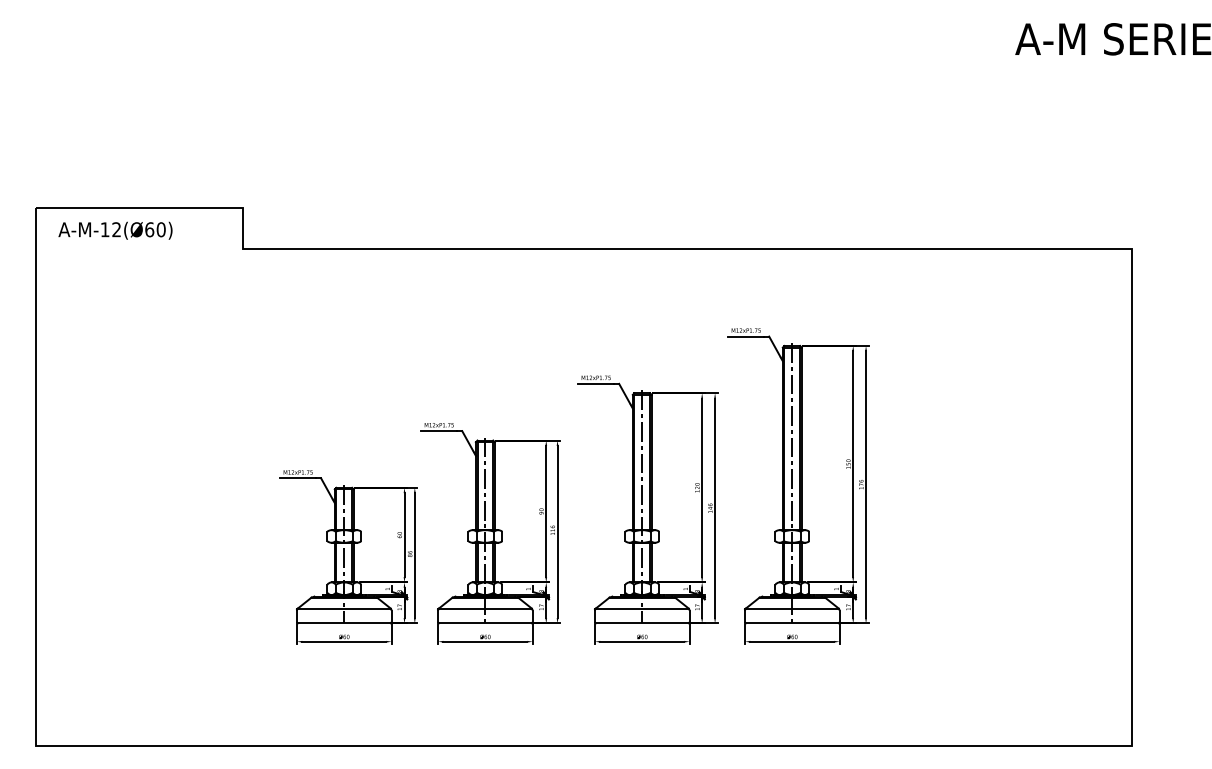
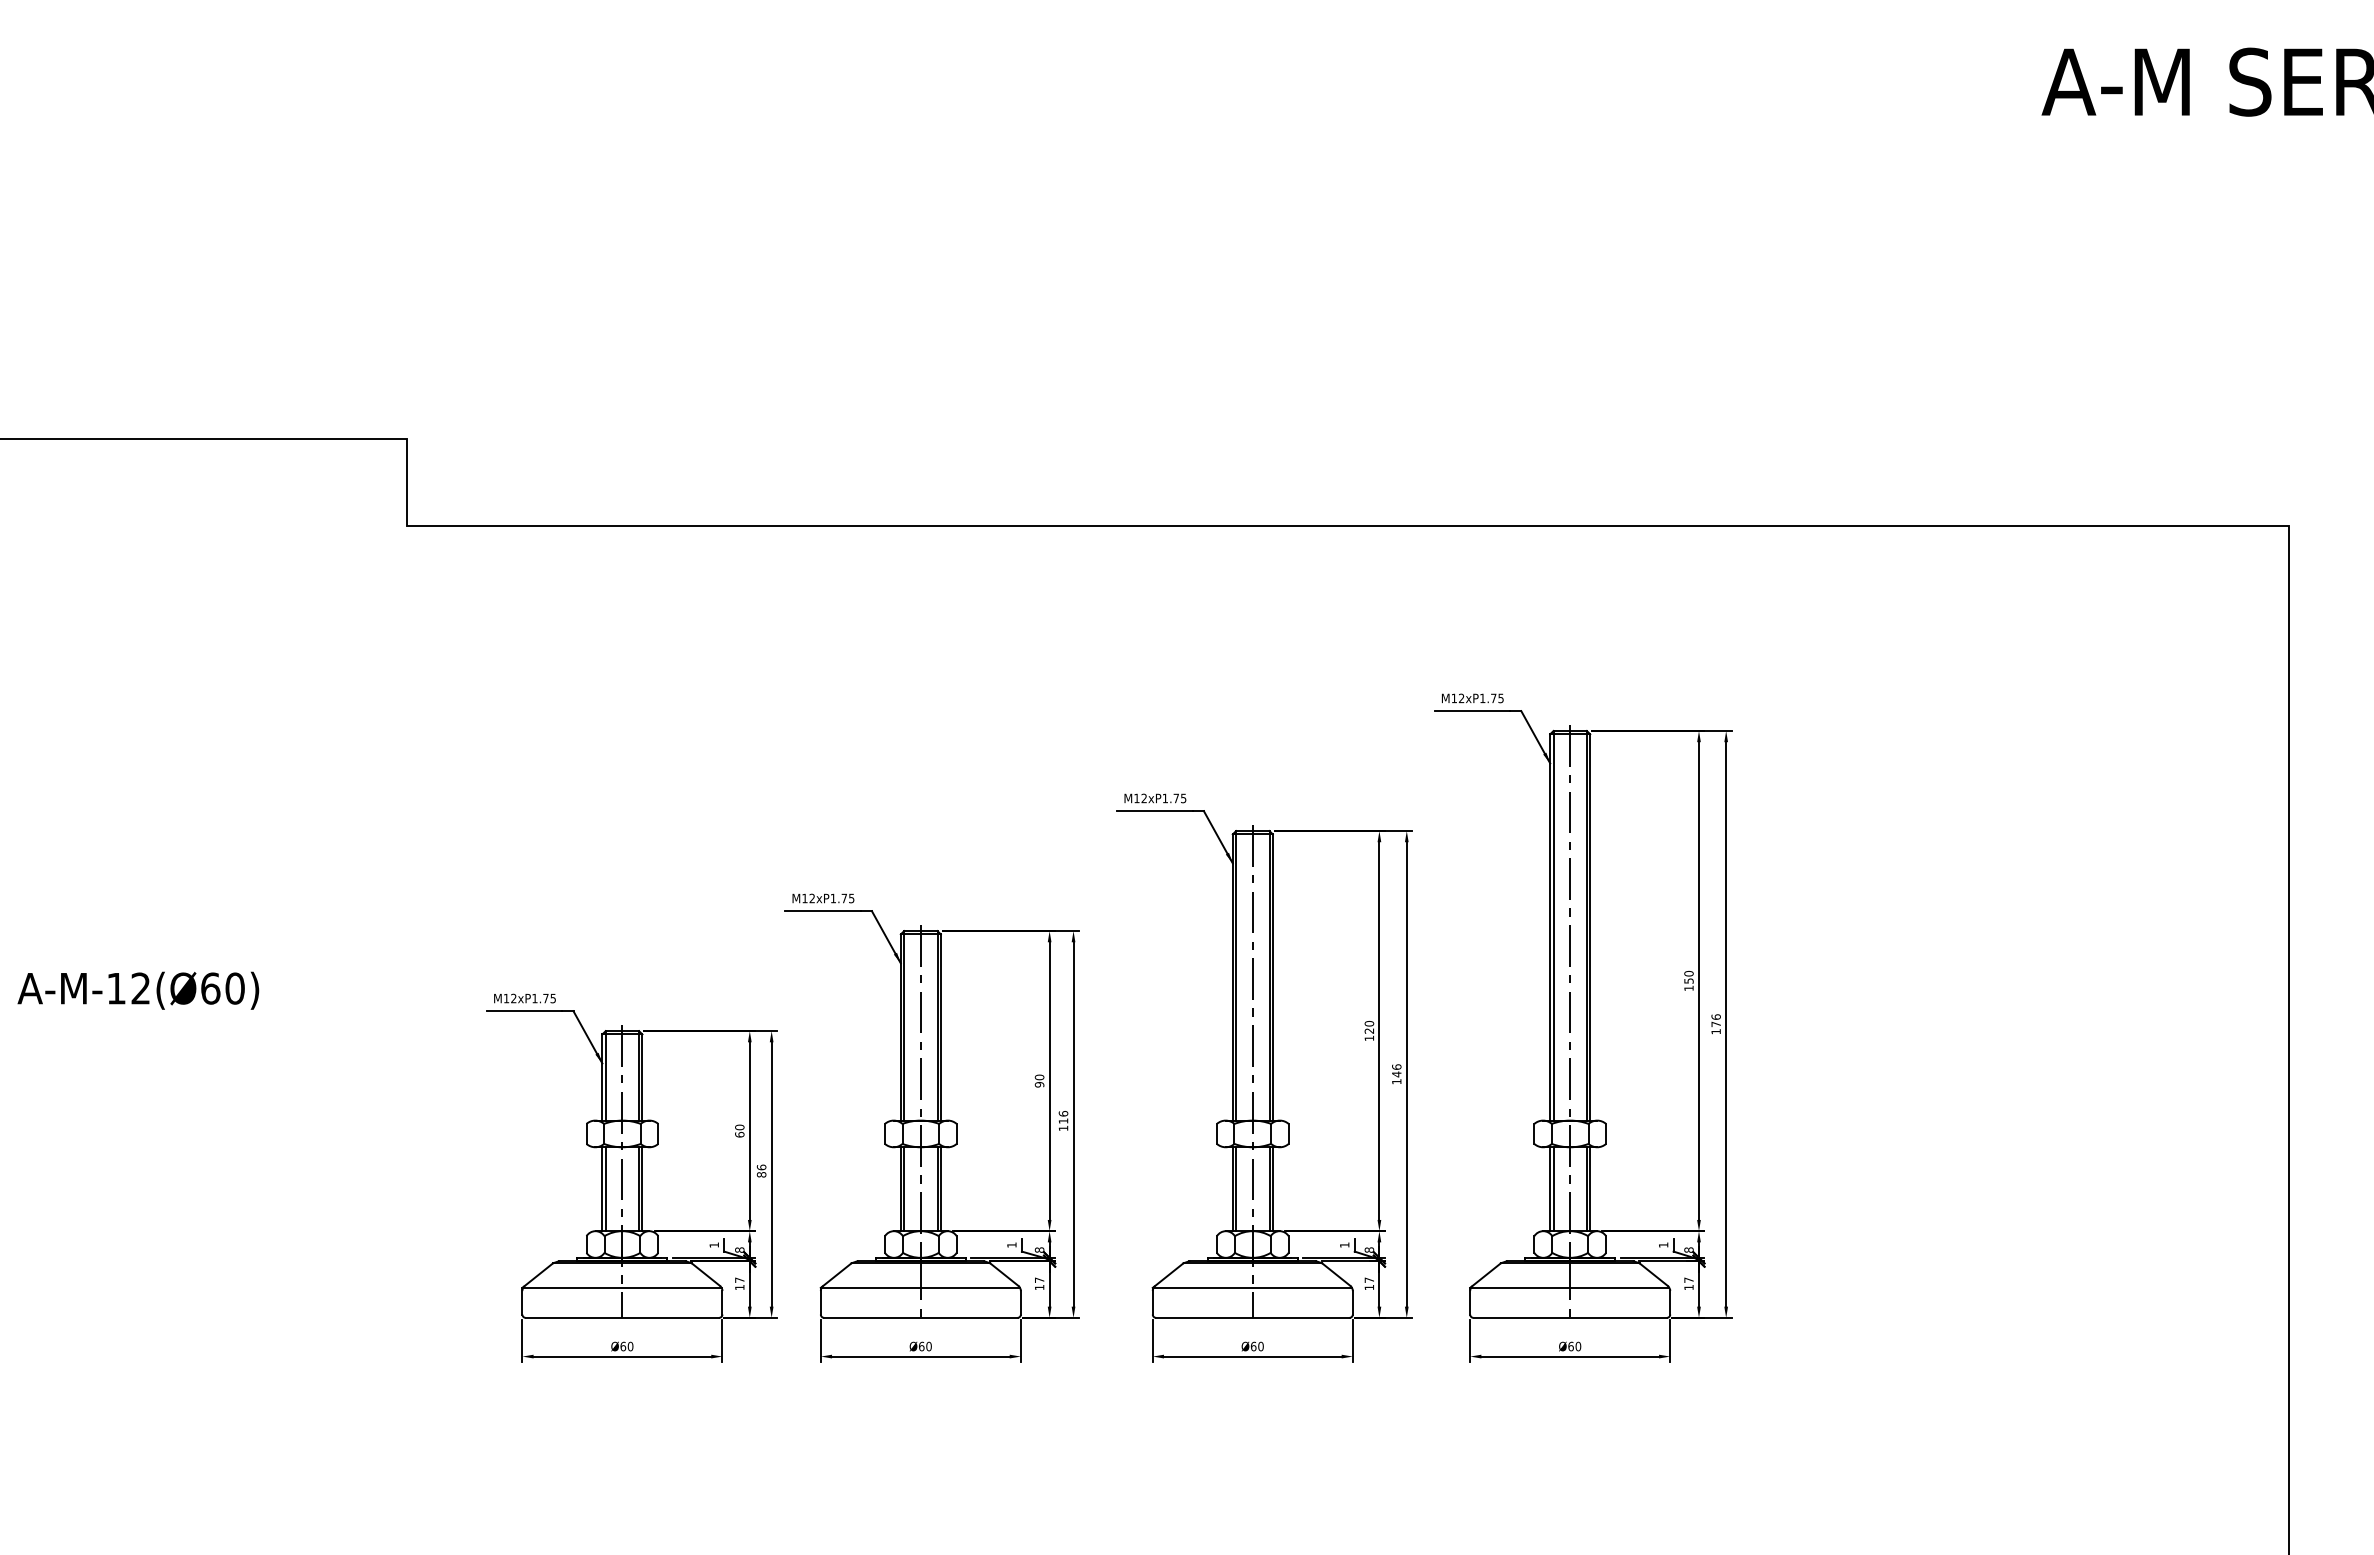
text: (115, 230) -> (138, 990), moved

